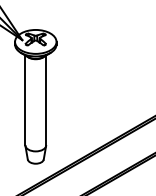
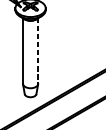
line: (46, 100) -> (38, 51), solid -> dashed

